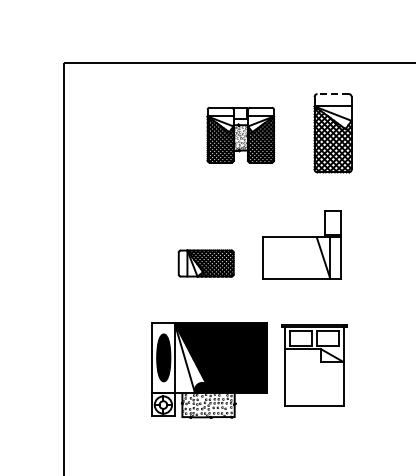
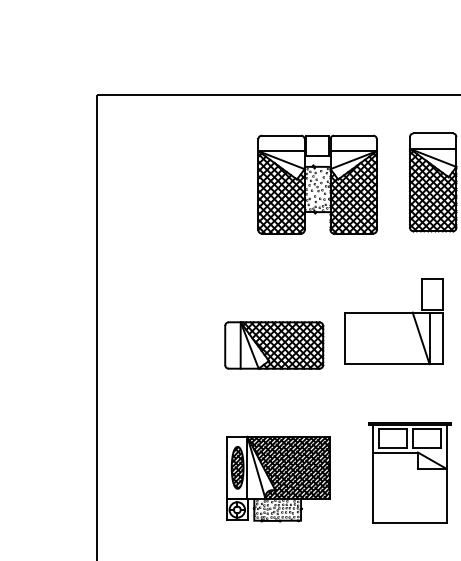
line: (333, 94) -> (433, 133), dashed -> solid
part: (240, 135) -> (317, 185), size x1.43
part: (206, 263) -> (274, 345), size x1.43
part: (209, 369) -> (278, 477), size x0.71

